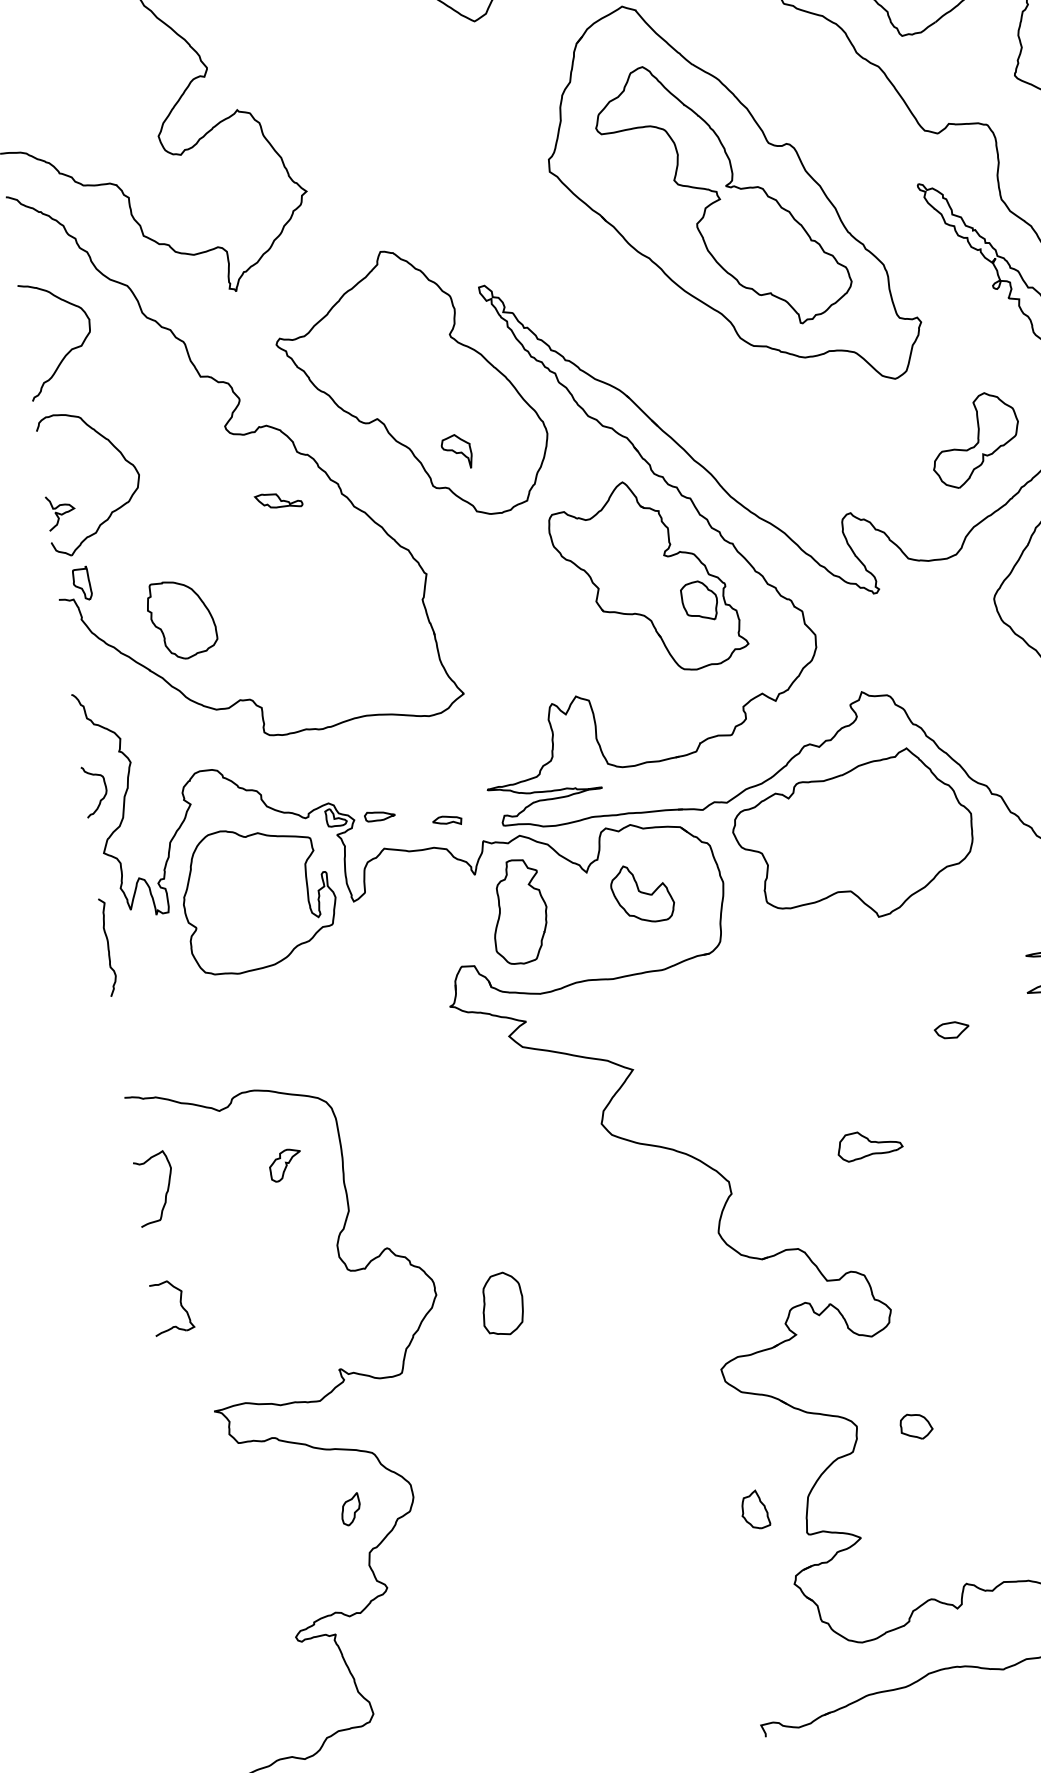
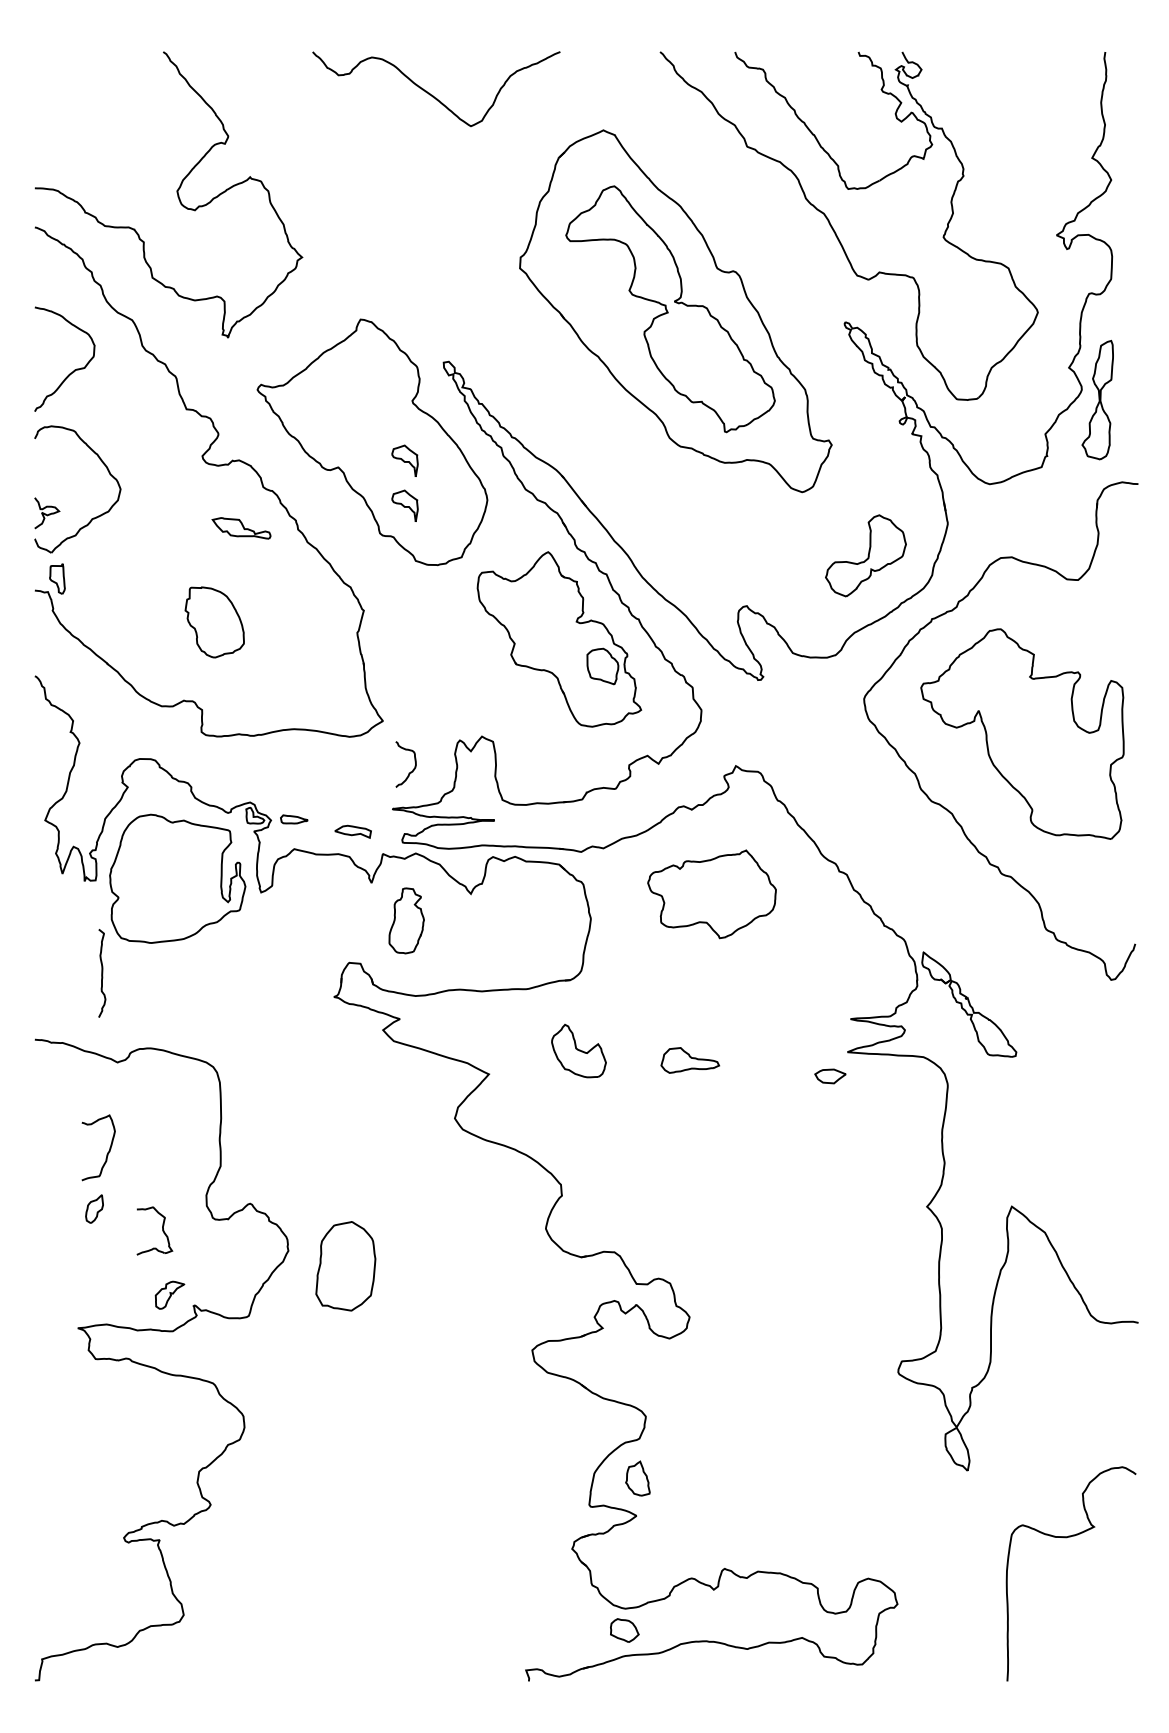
part: (449, 401) -> (404, 460), added
part: (277, 501) -> (240, 528), size x1.4
part: (181, 619) -> (214, 622), moved
curve: (103, 795) -> (412, 769), moved
part: (447, 820) -> (353, 831), size x1.4
part: (853, 838) -> (711, 894), size x0.6
part: (641, 894) -> (578, 1051), moved
part: (519, 911) -> (406, 920), size x0.7
curve: (108, 947) -> (102, 973), moved
part: (952, 1030) -> (830, 1076), moved
part: (870, 1144) -> (690, 1060), moved
part: (285, 1164) -> (169, 1294), moved
curve: (165, 1192) -> (107, 1152), moved
part: (501, 1303) -> (345, 1266), size x1.6
part: (180, 1305) -> (162, 1230), moved
part: (916, 1426) -> (624, 1630), moved
part: (350, 1508) -> (94, 1208), moved
part: (754, 1509) -> (637, 1478), moved

